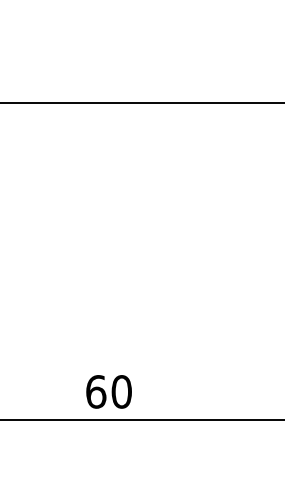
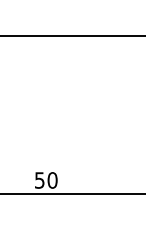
text: (95, 392) -> (39, 180), 60 -> 50

